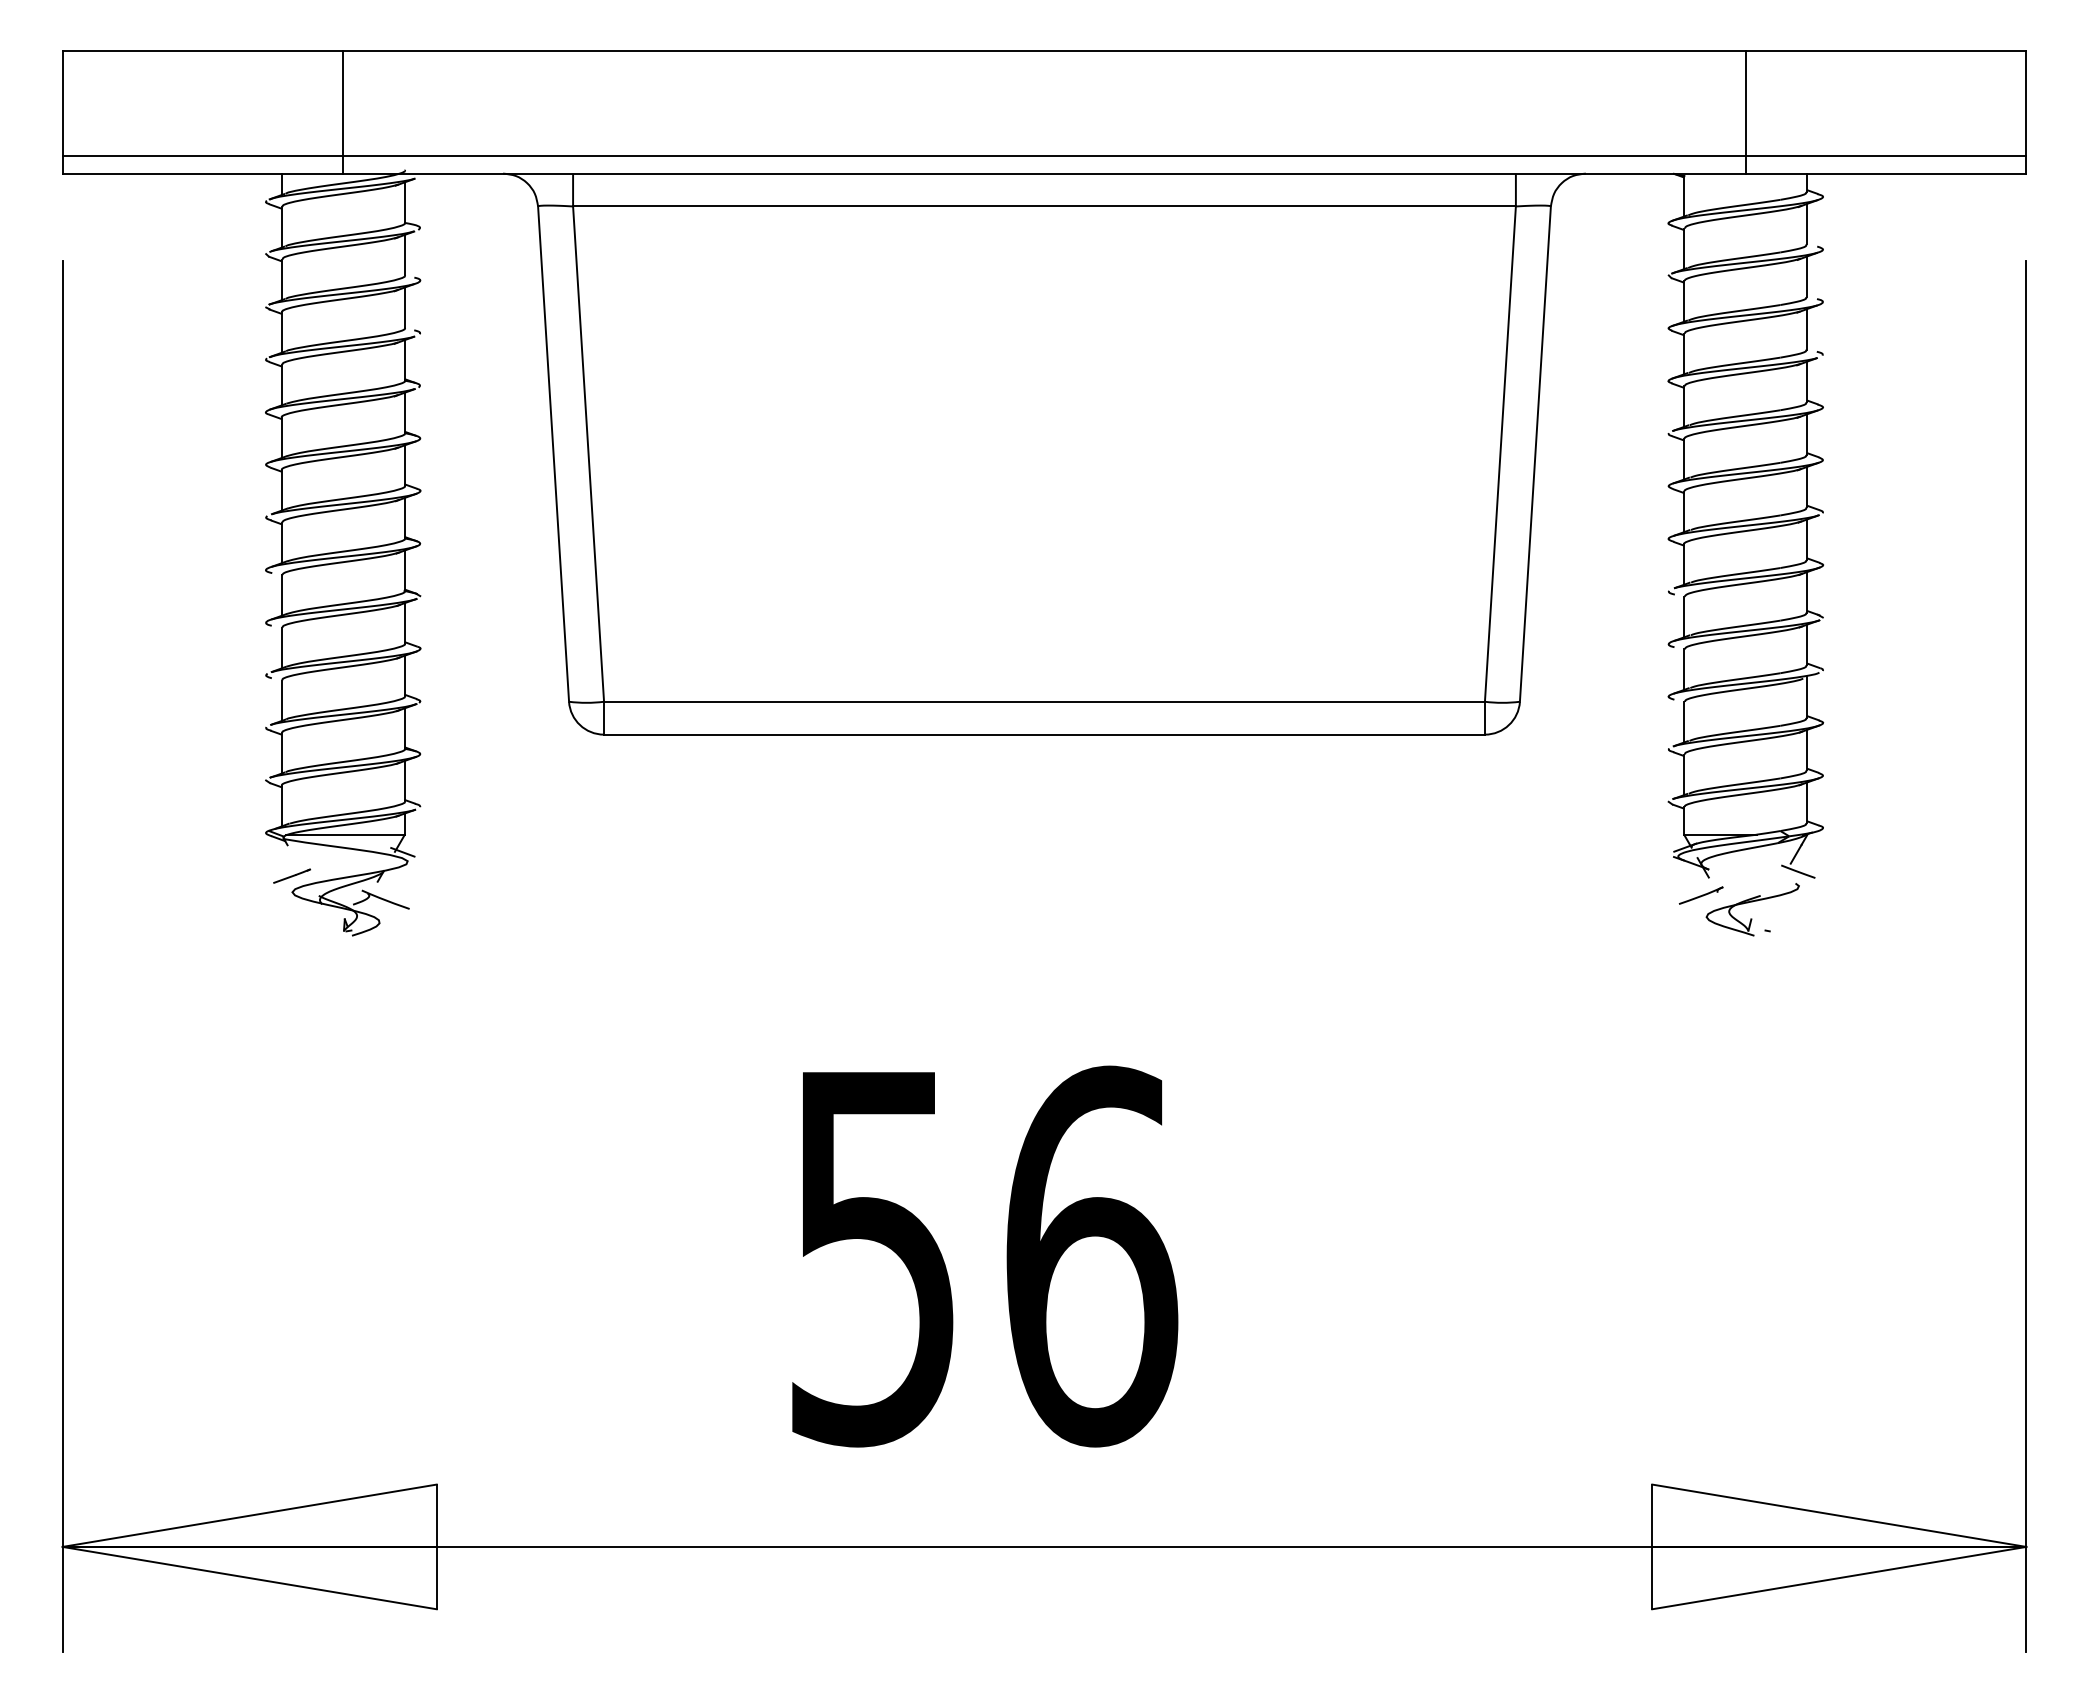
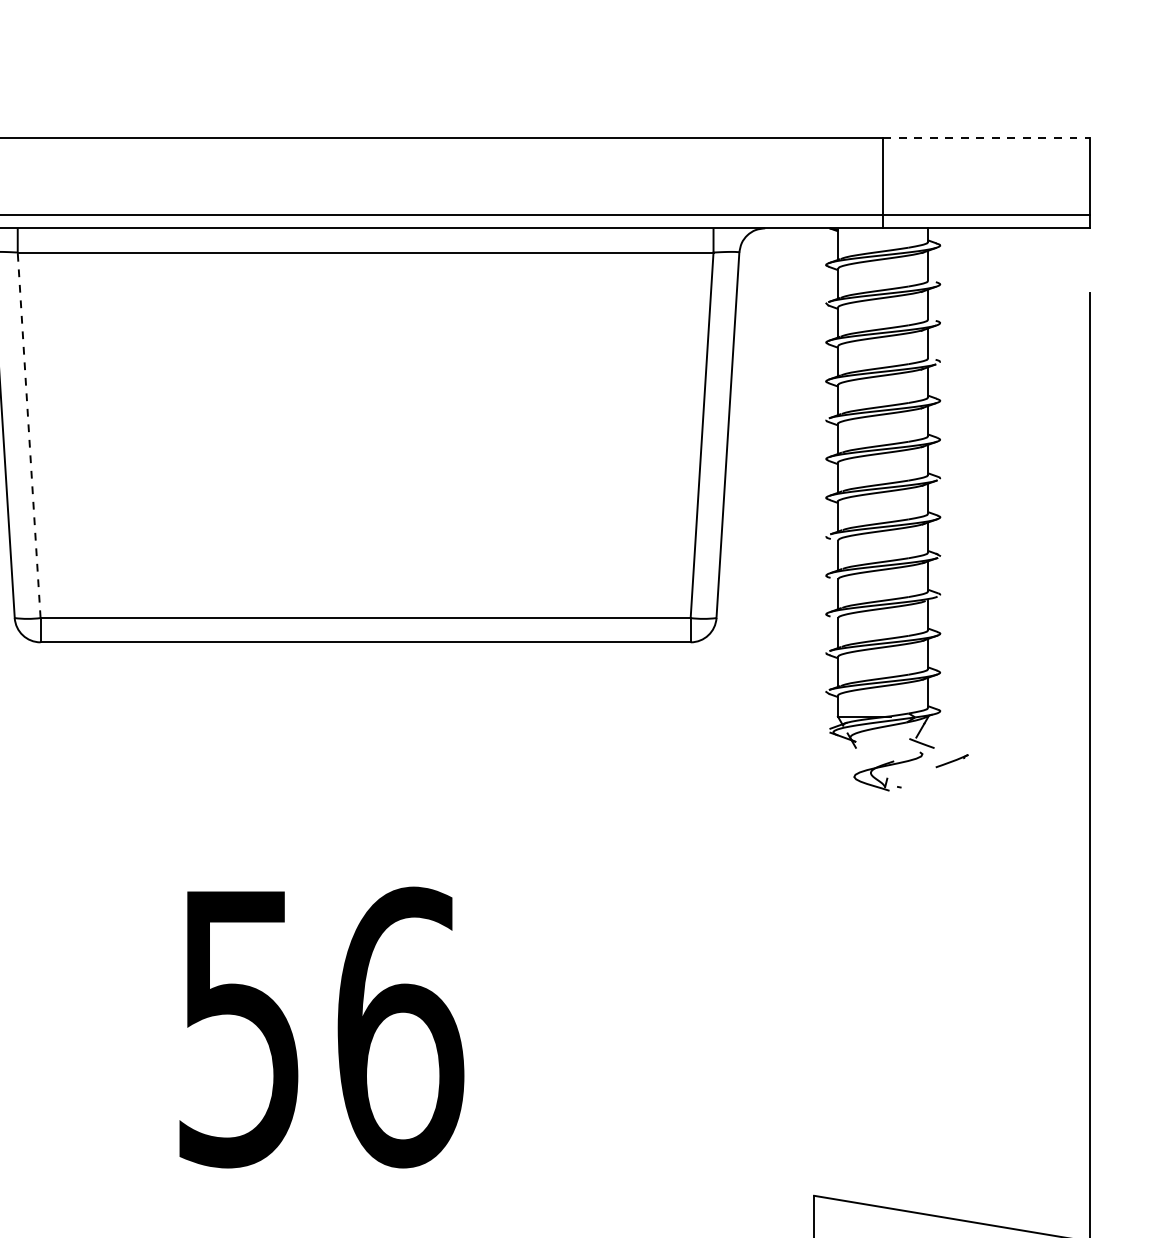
line: (1886, 50) -> (987, 137), solid -> dashed
line: (588, 453) -> (29, 434), solid -> dashed
part: (1700, 895) -> (951, 761), moved

